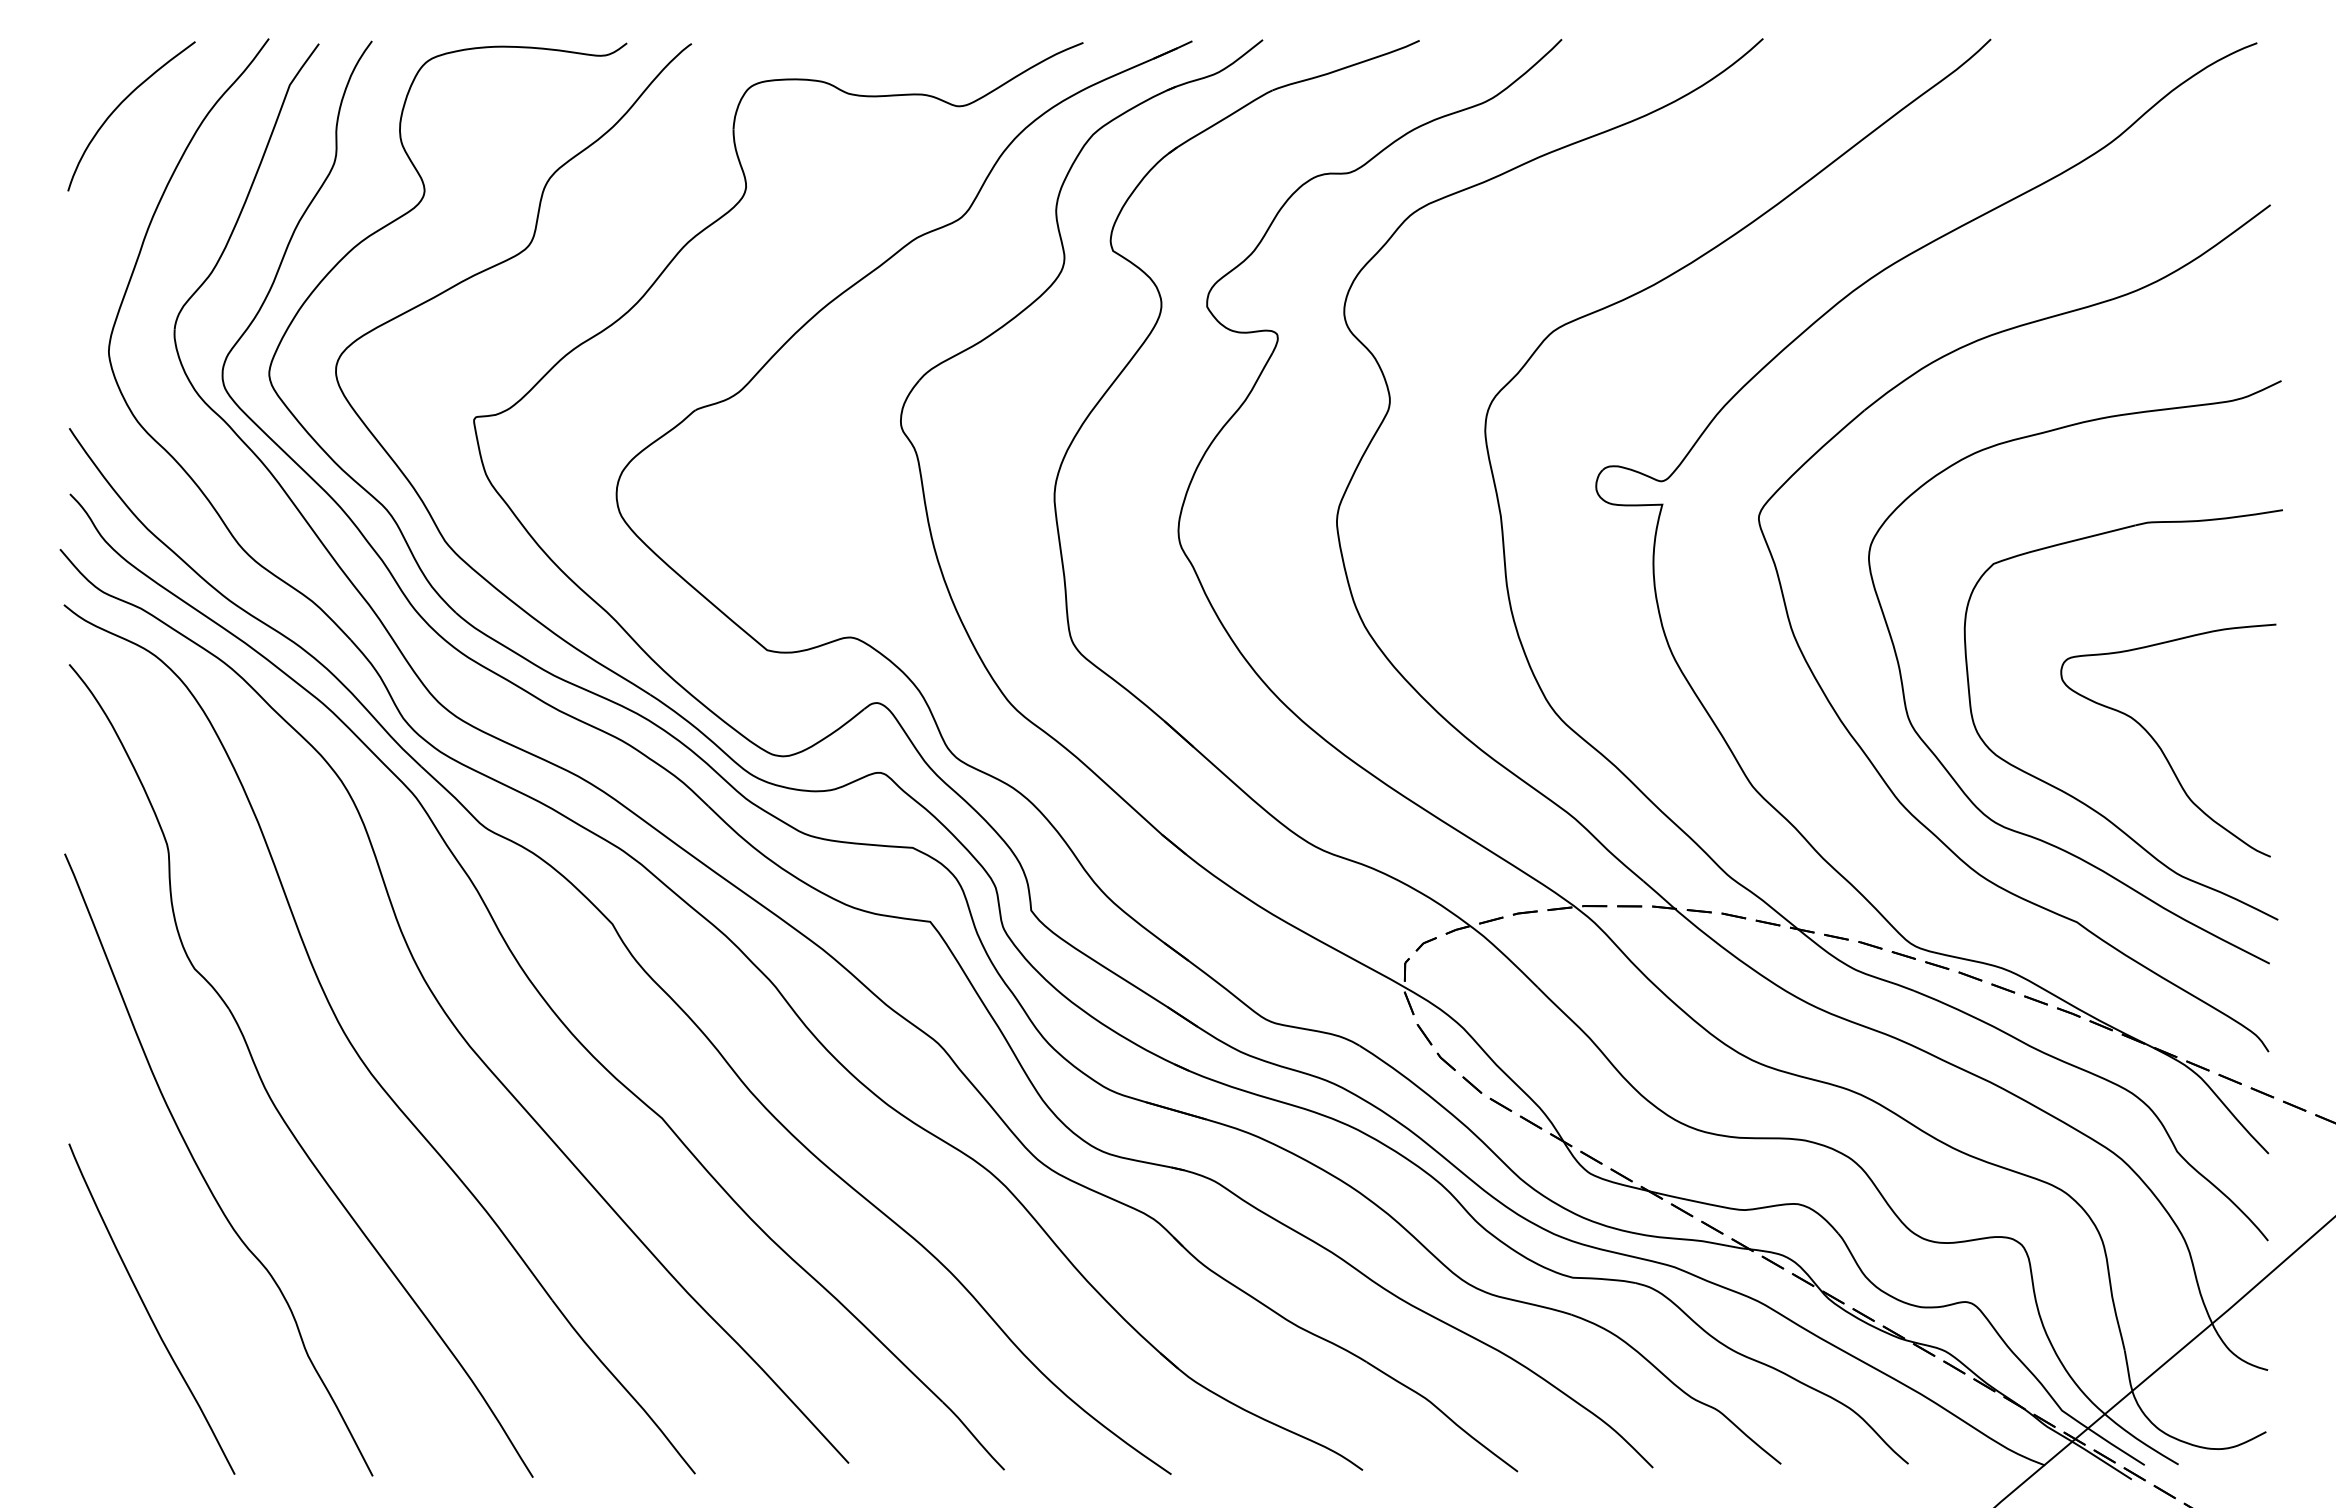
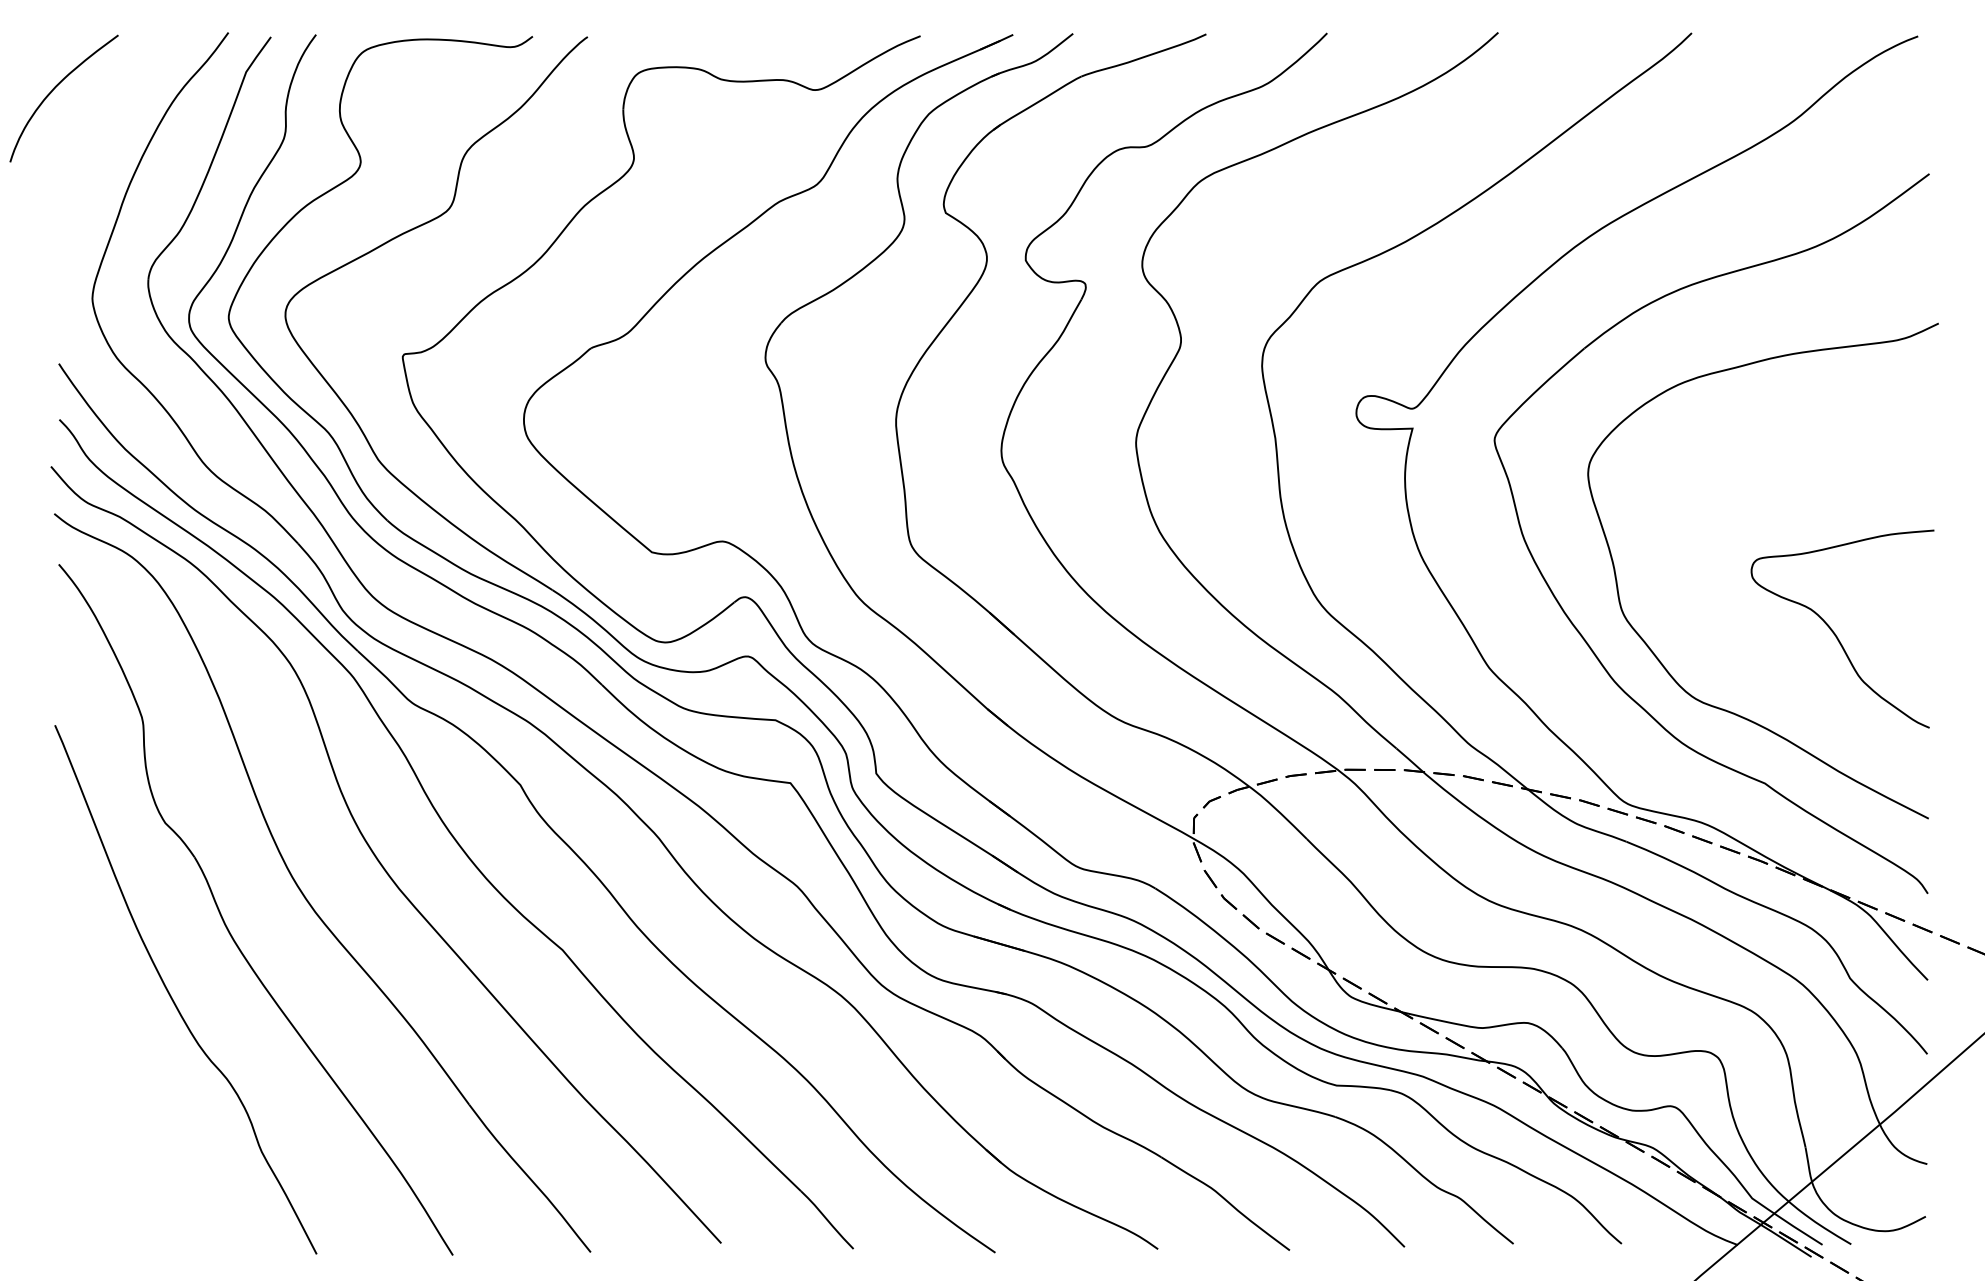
curve: (120, 105) -> (54, 89), moved
part: (2074, 796) -> (1762, 676), removed
curve: (148, 1310) -> (126, 1113), removed

